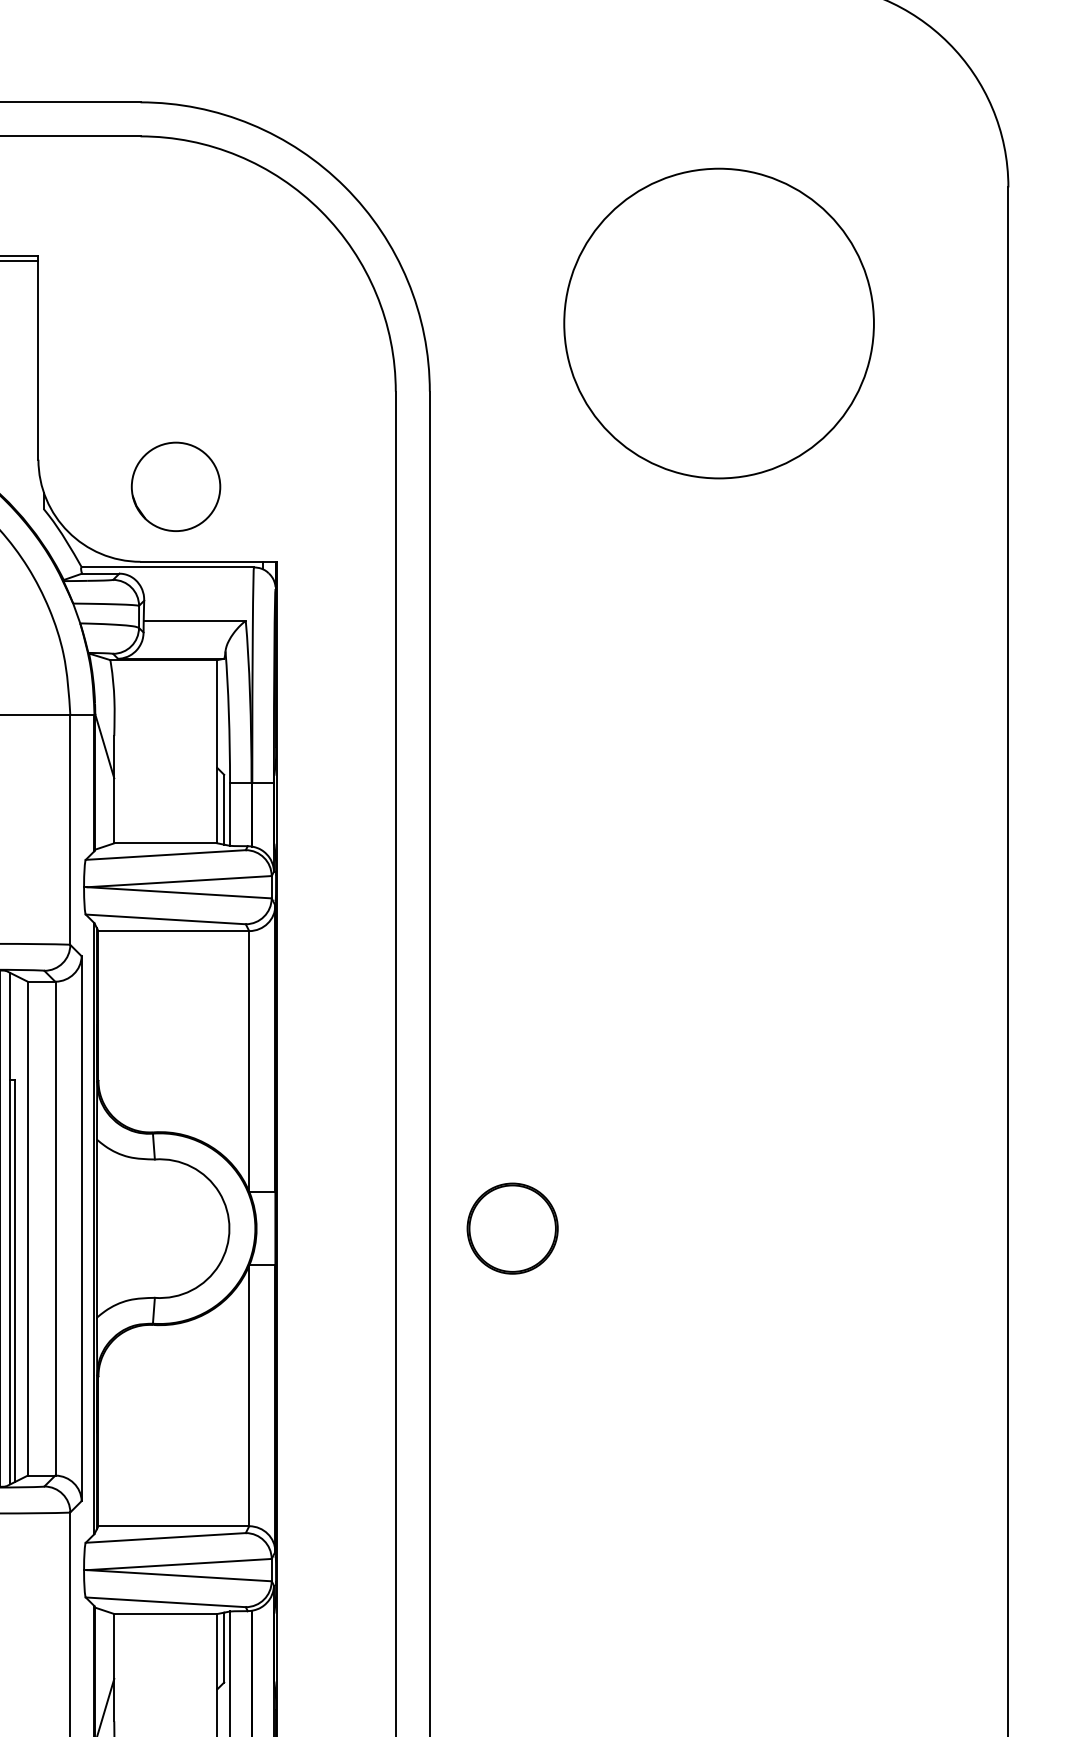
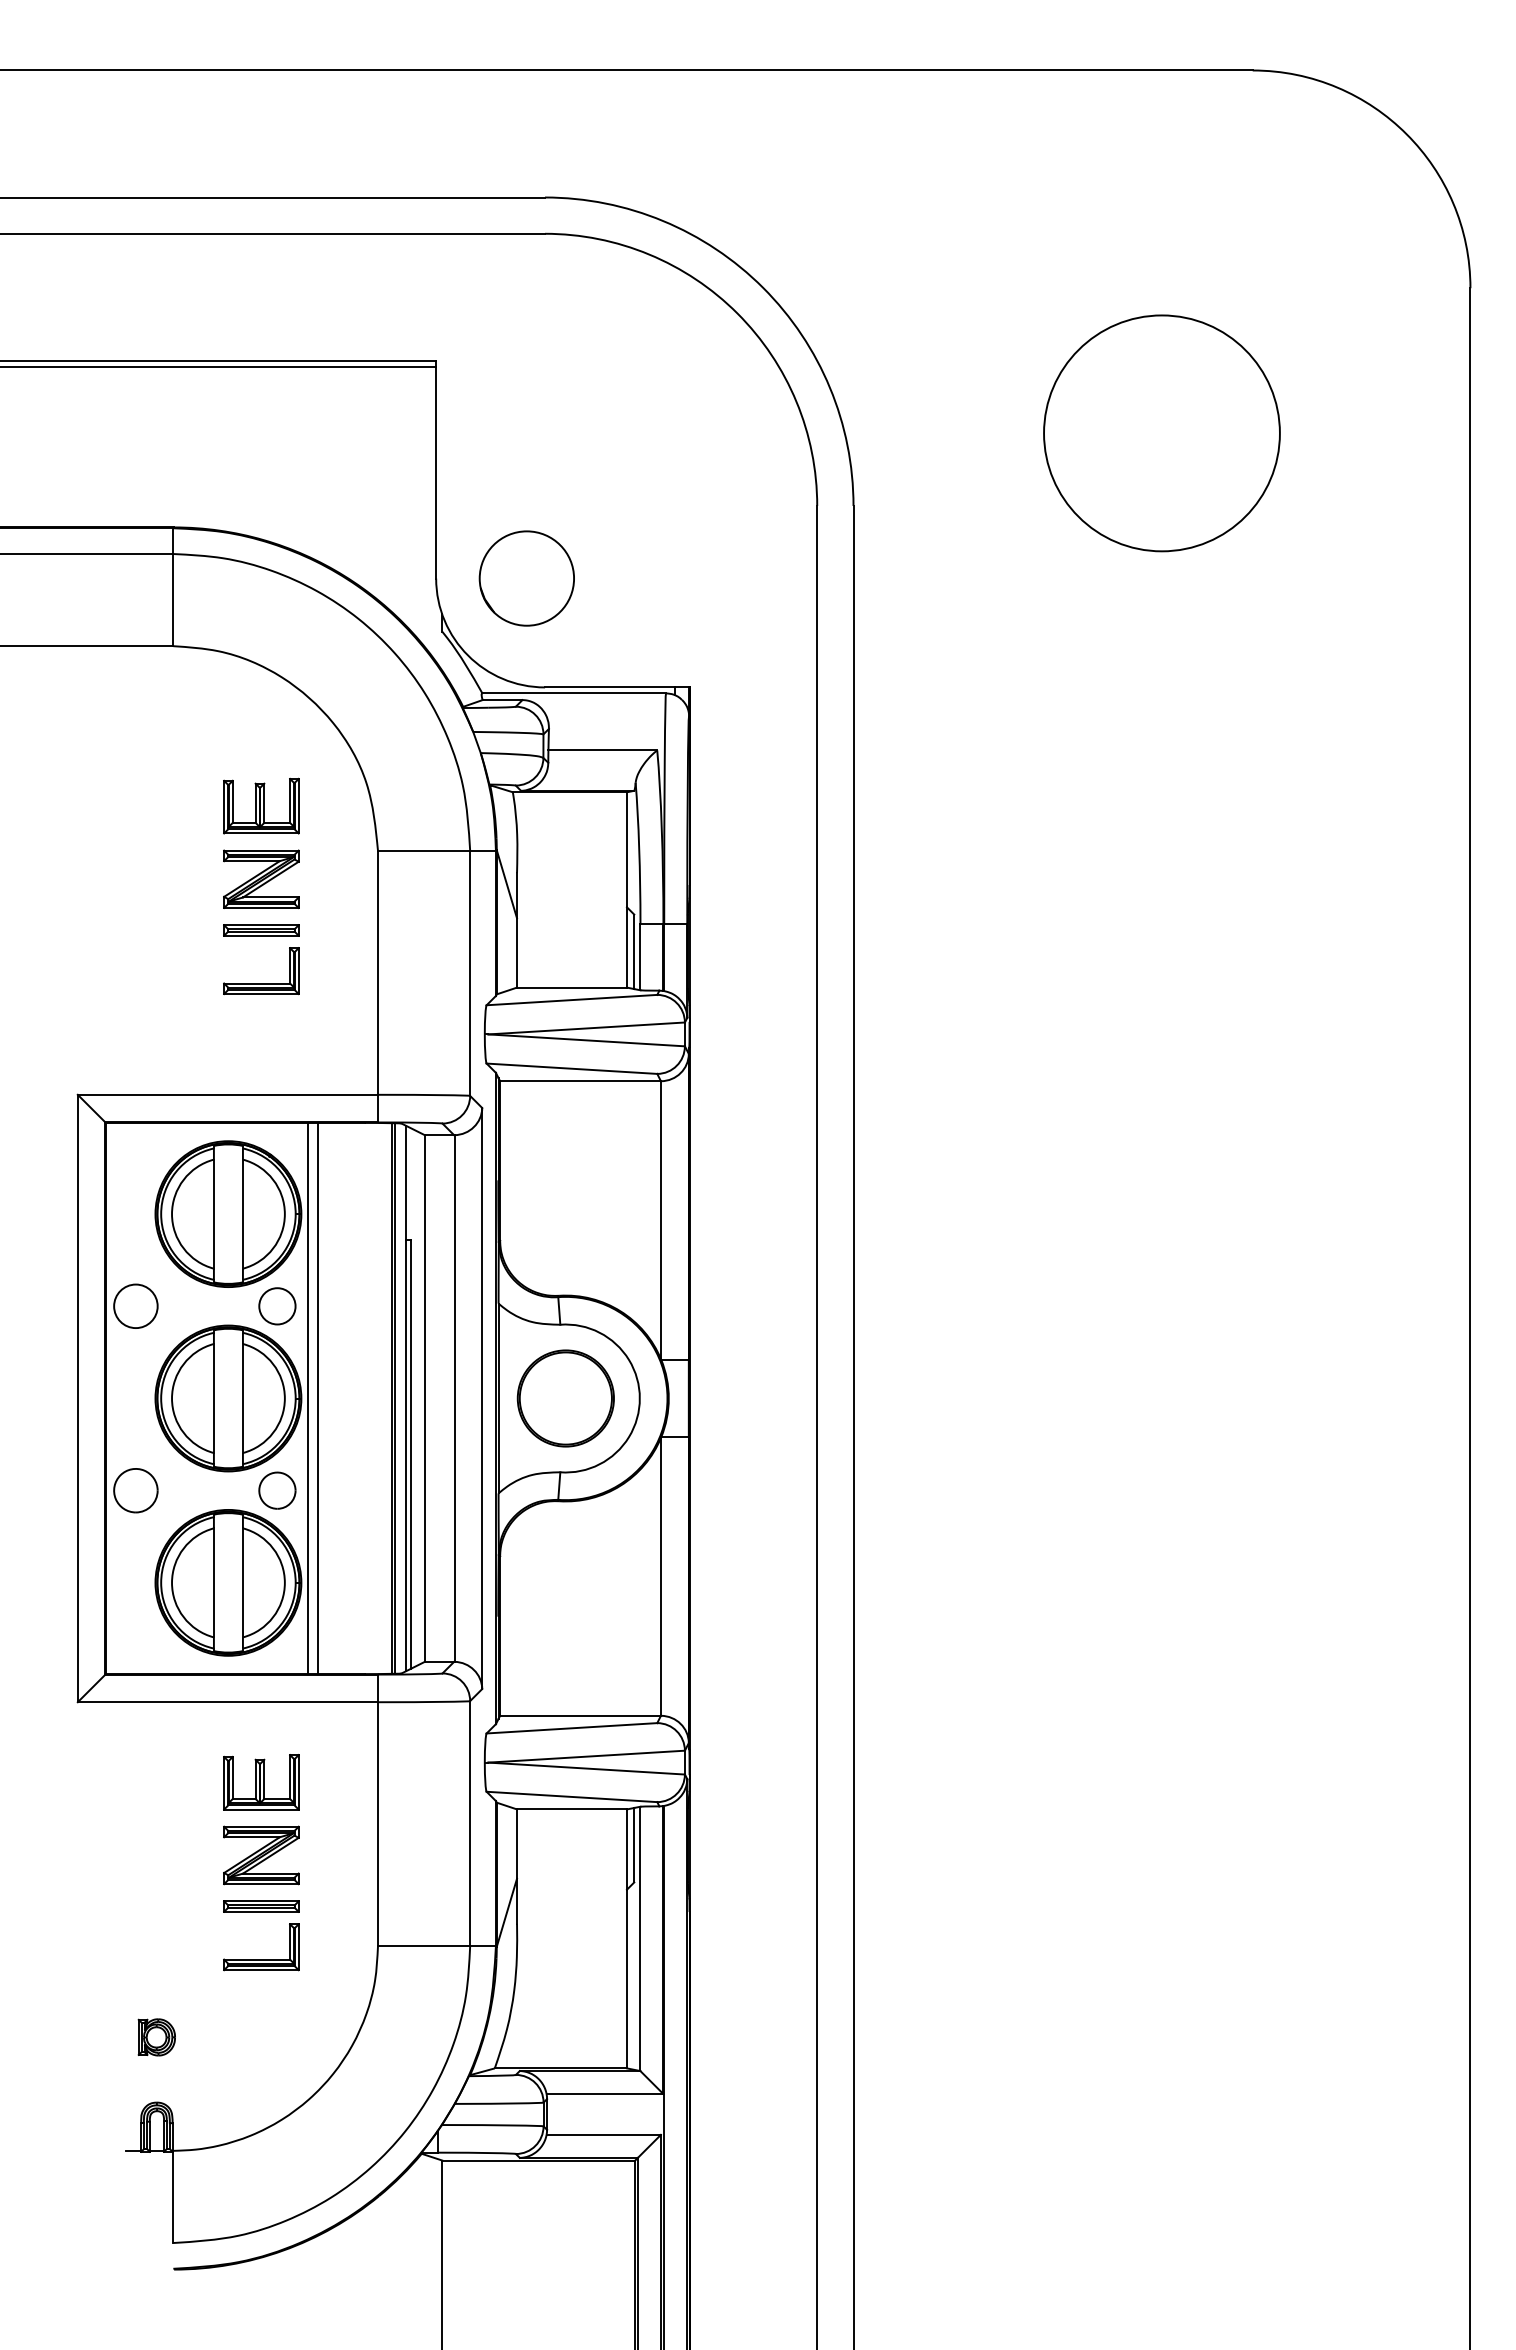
circle: (718, 323) -> (1161, 433), size x0.71
circle: (175, 486) -> (526, 578), moved
part: (512, 1228) -> (565, 1398), moved

